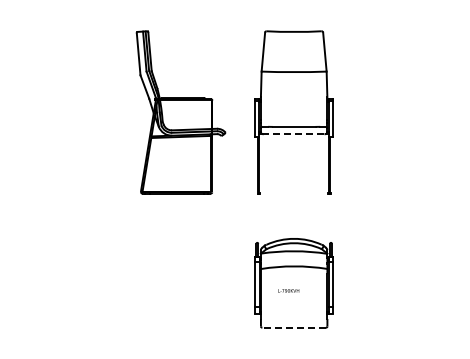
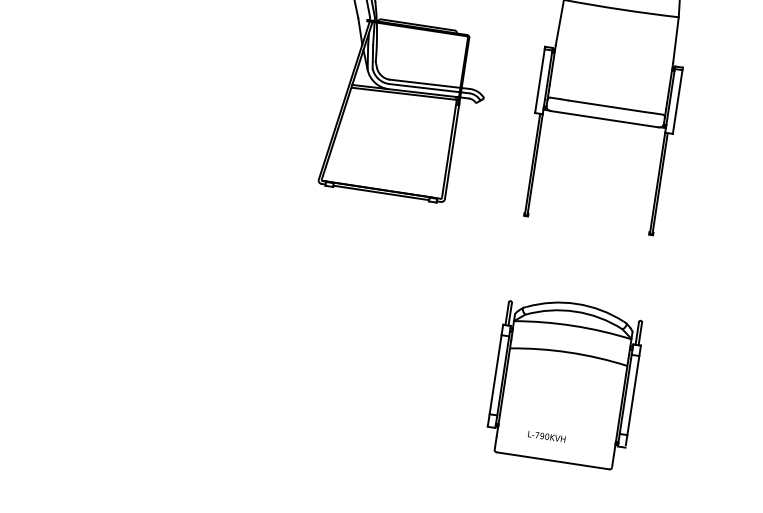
line: (293, 134) -> (603, 119), dashed -> solid
text: (288, 290) -> (546, 435), moved
line: (294, 327) -> (553, 460), dashed -> solid

